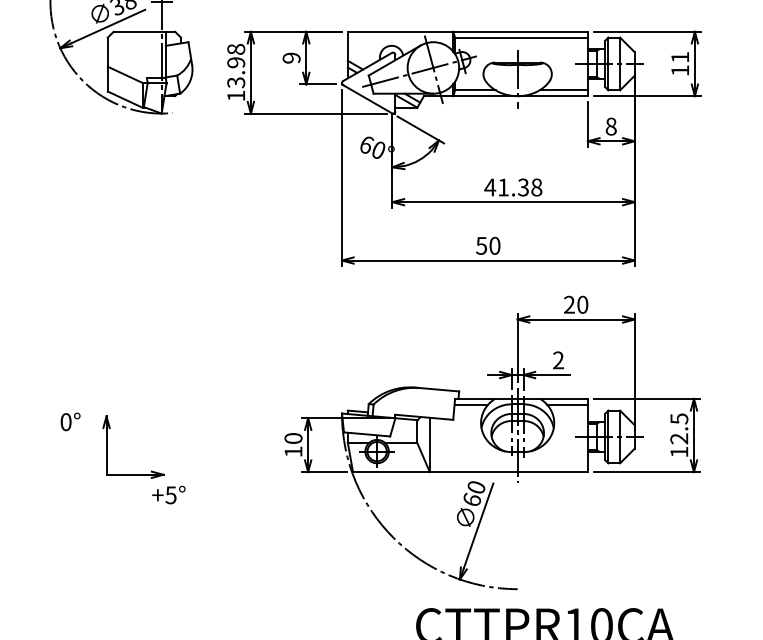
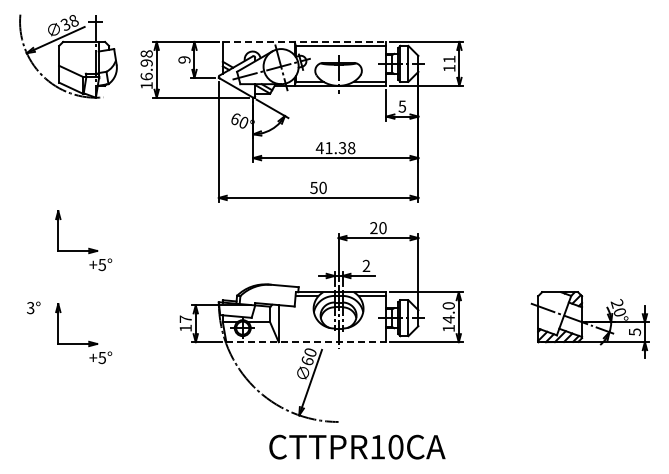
line: (467, 31) -> (304, 41), solid -> dashed
text: (235, 82) -> (146, 76), 13.98 -> 16.98
text: (611, 126) -> (402, 106), 8 -> 5
part: (150, 333) -> (88, 247), added
text: (65, 422) -> (30, 308), 0° -> 3°
text: (678, 428) -> (448, 312), 12.5 -> 14.0
text: (293, 437) -> (185, 318), 10 -> 17
line: (470, 472) -> (306, 342), solid -> dashed

